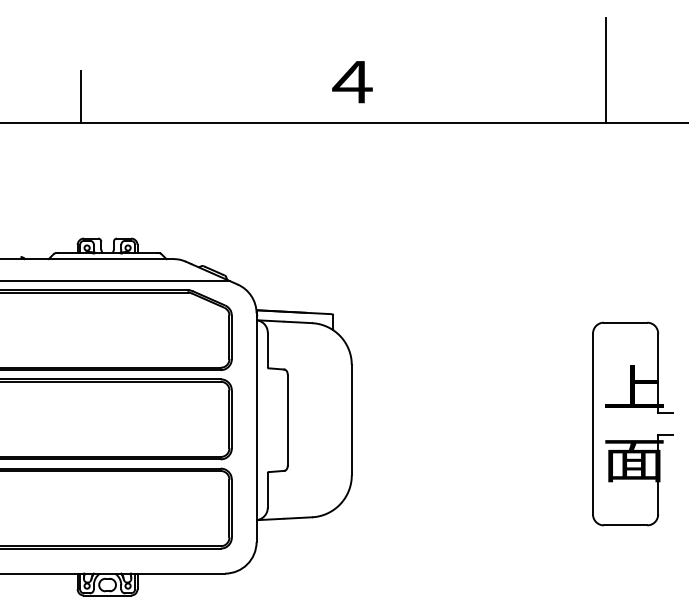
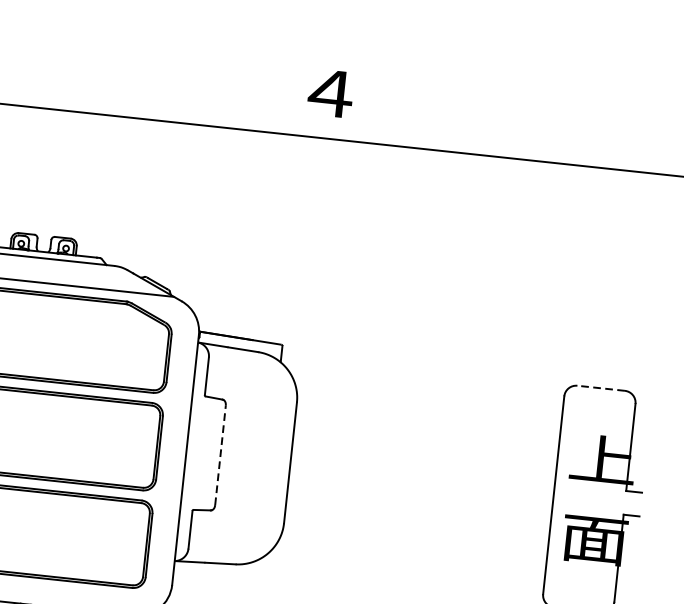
line: (605, 70) -> (608, 110), removed
line: (80, 96) -> (31, 77), removed
line: (625, 322) -> (601, 388), solid -> dashed
line: (287, 419) -> (220, 454), solid -> dashed

